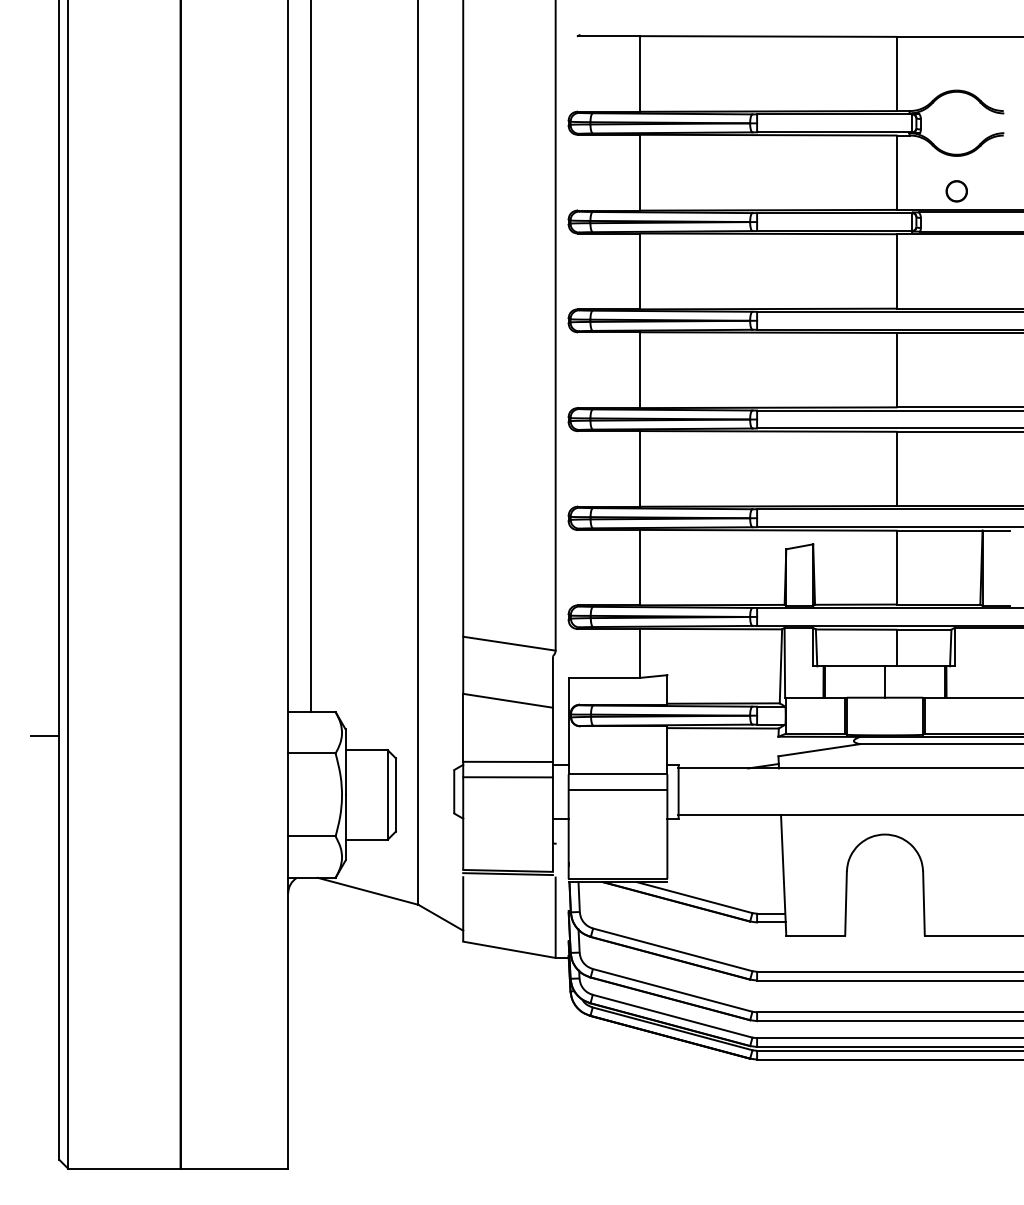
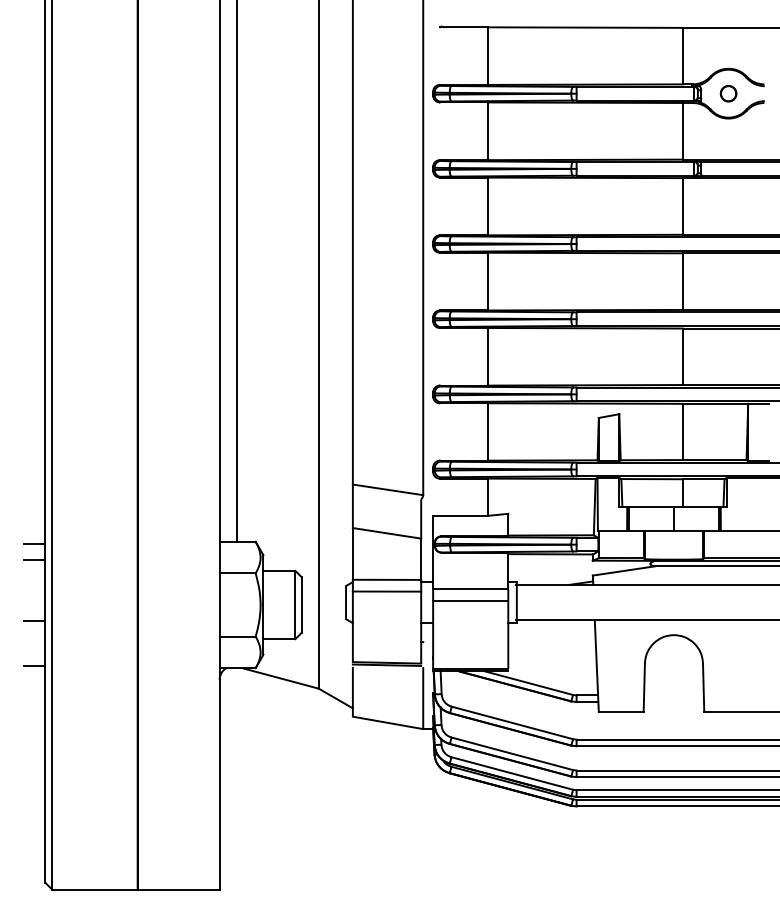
part: (956, 191) -> (728, 93), moved
line: (44, 714) -> (34, 543), added
line: (44, 816) -> (34, 621), added
line: (44, 875) -> (34, 666), added

